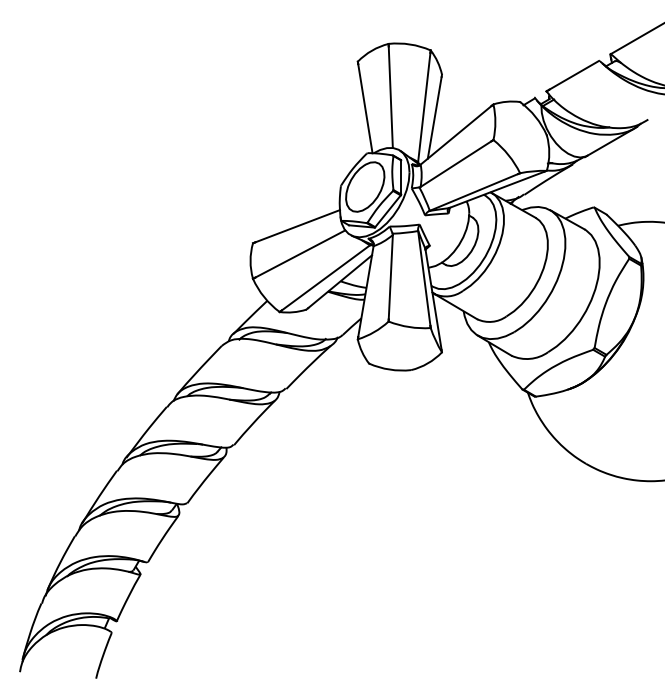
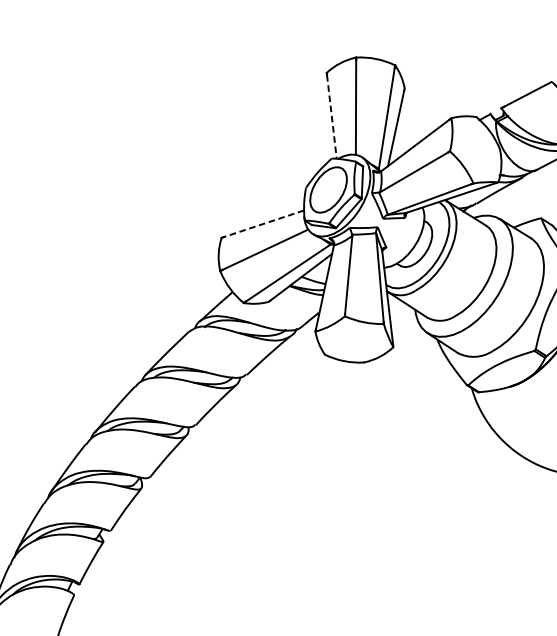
line: (365, 109) -> (331, 117), solid -> dashed
line: (297, 226) -> (263, 224), solid -> dashed

